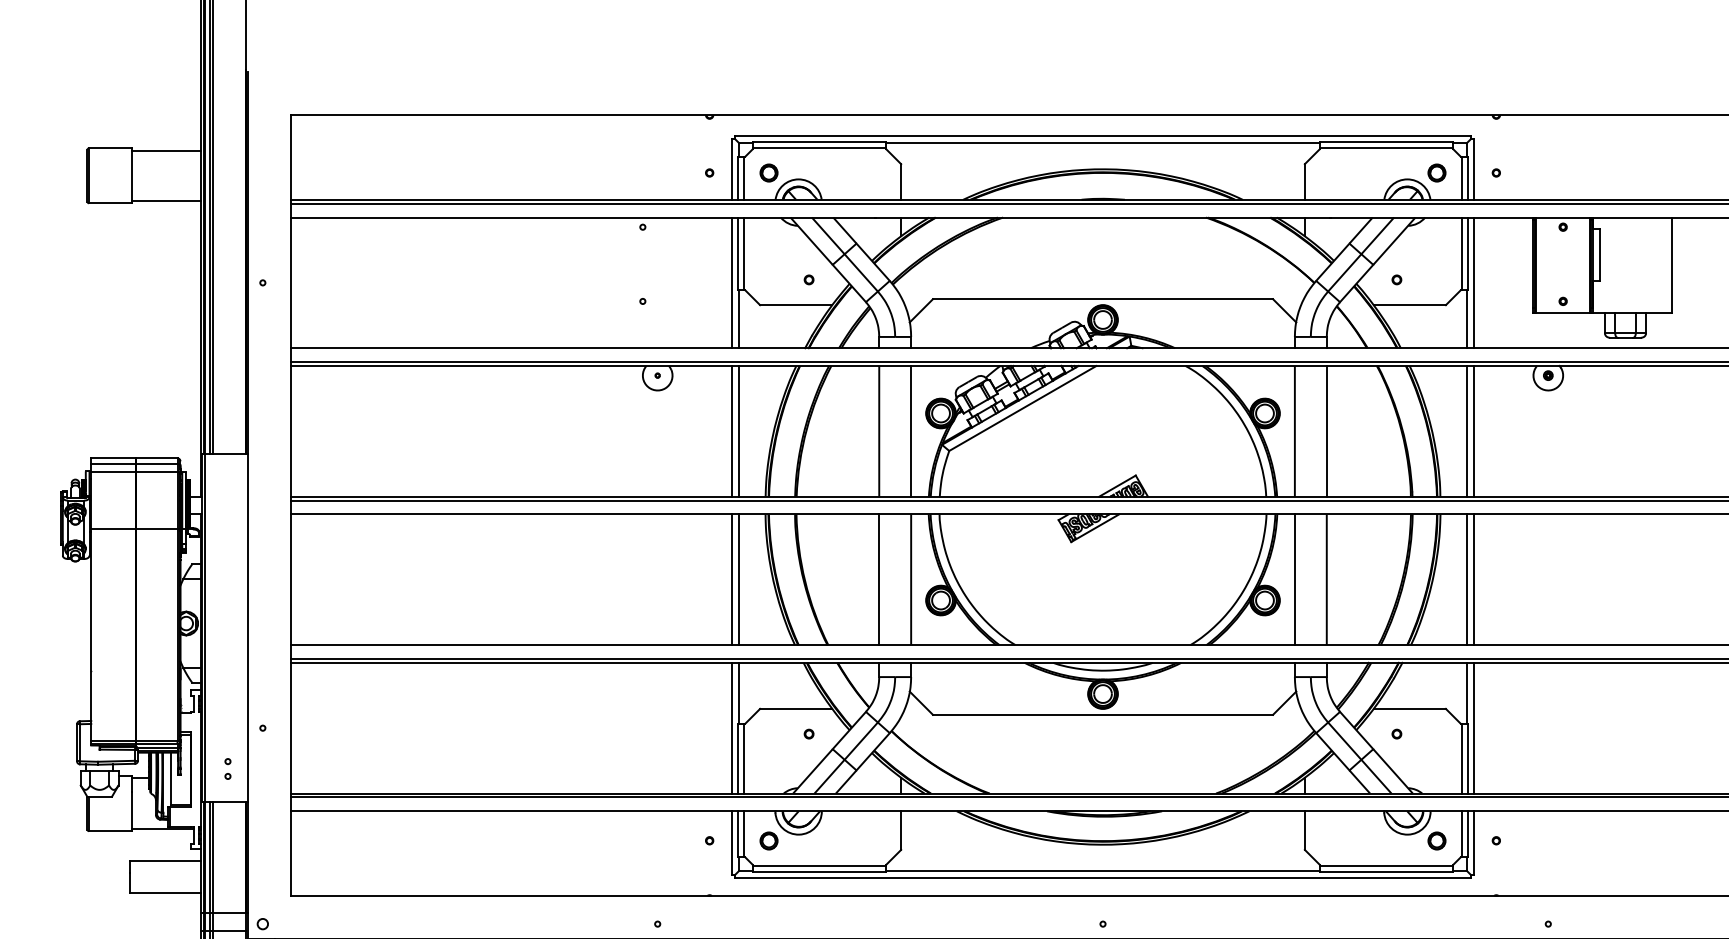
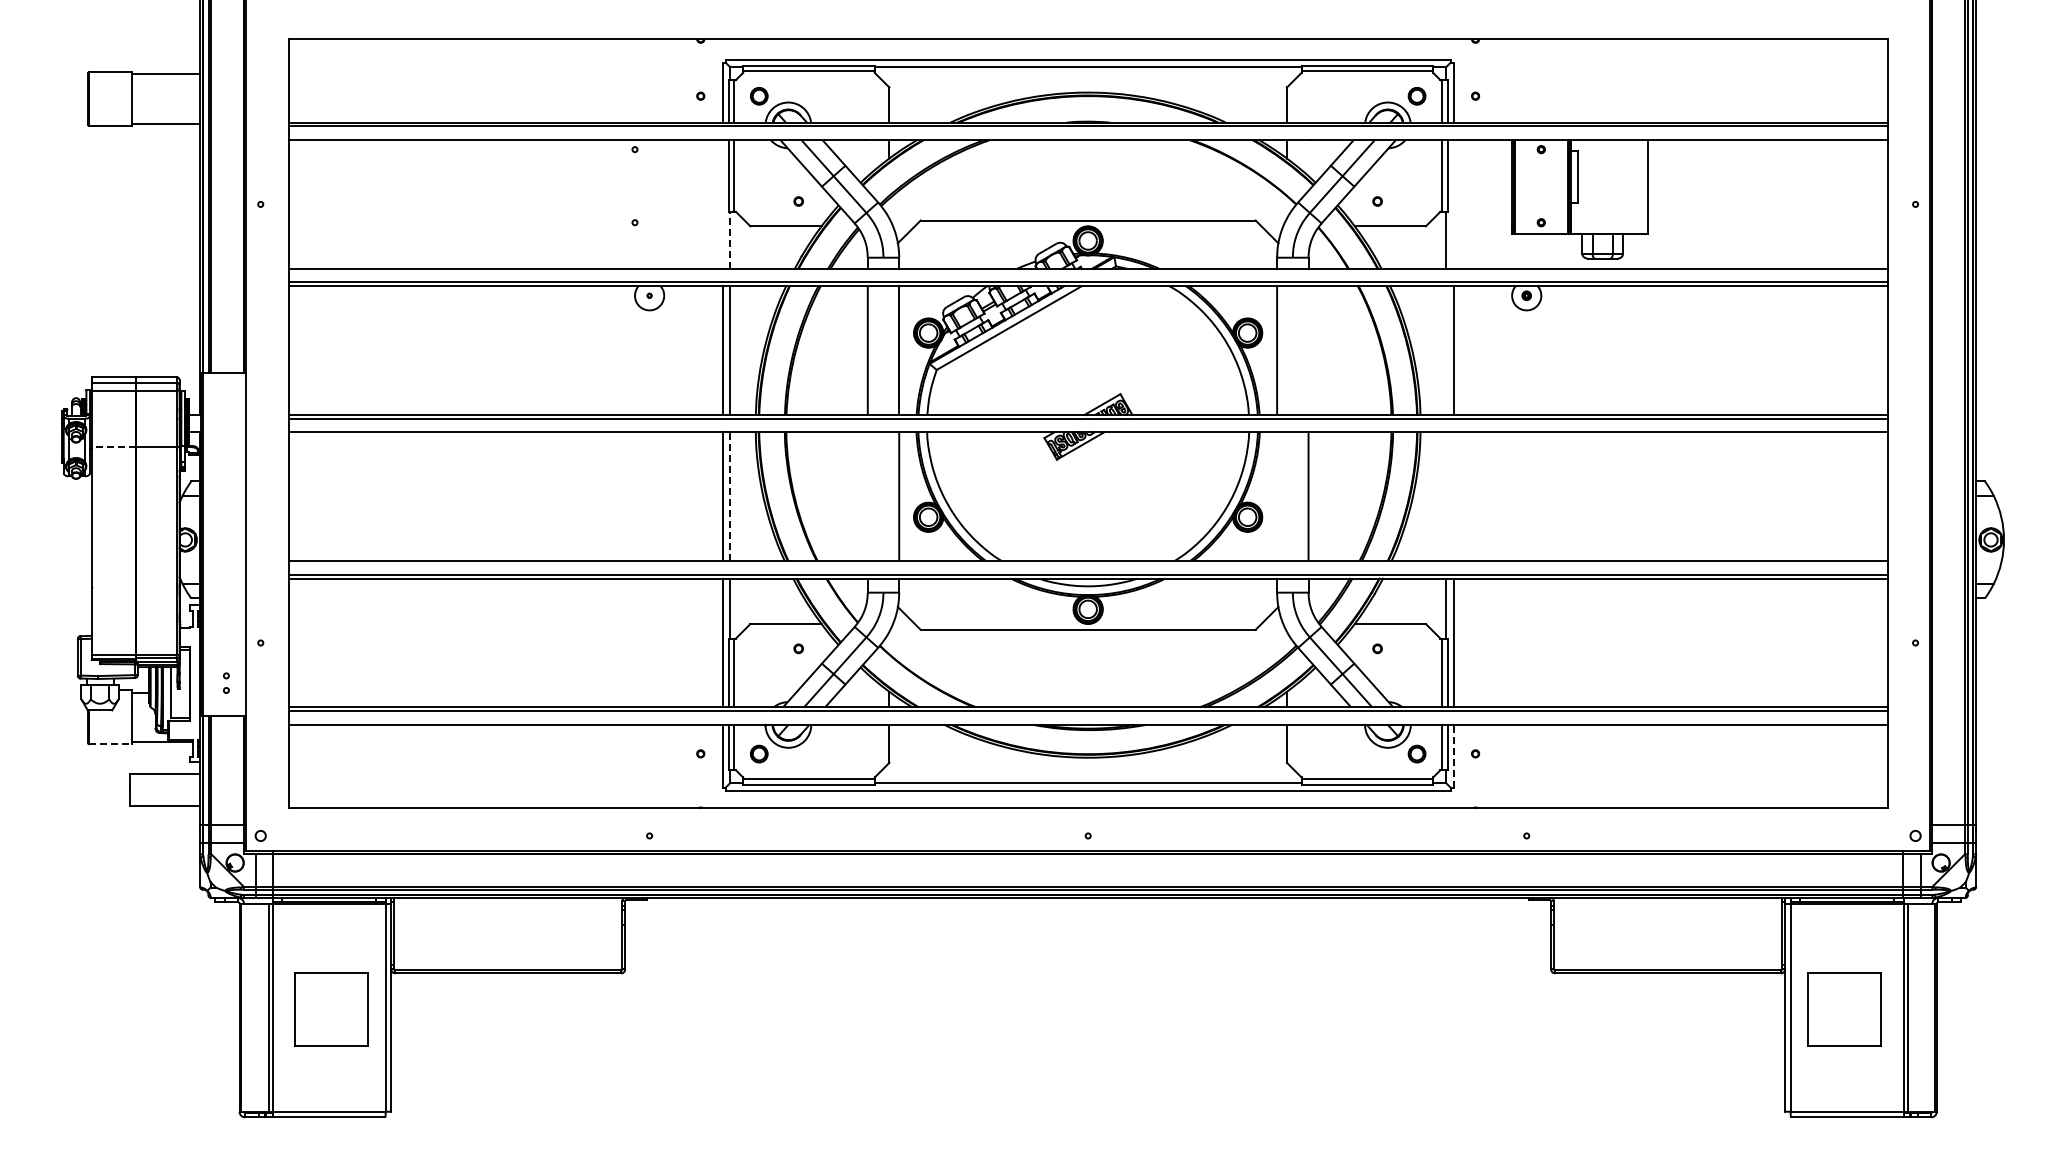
line: (731, 282) -> (722, 204), removed
line: (1473, 282) -> (1453, 204), removed
line: (739, 319) -> (730, 240), solid -> dashed
line: (1326, 431) -> (1308, 350), removed
line: (1466, 431) -> (1446, 350), removed
line: (113, 528) -> (113, 446), solid -> dashed
line: (739, 579) -> (730, 496), solid -> dashed
line: (878, 579) -> (867, 496), removed
line: (1295, 579) -> (1277, 496), removed
line: (1466, 579) -> (1446, 496), removed
line: (1473, 579) -> (1453, 496), removed
line: (111, 831) -> (111, 744), solid -> dashed
line: (1473, 842) -> (1453, 755), solid -> dashed

